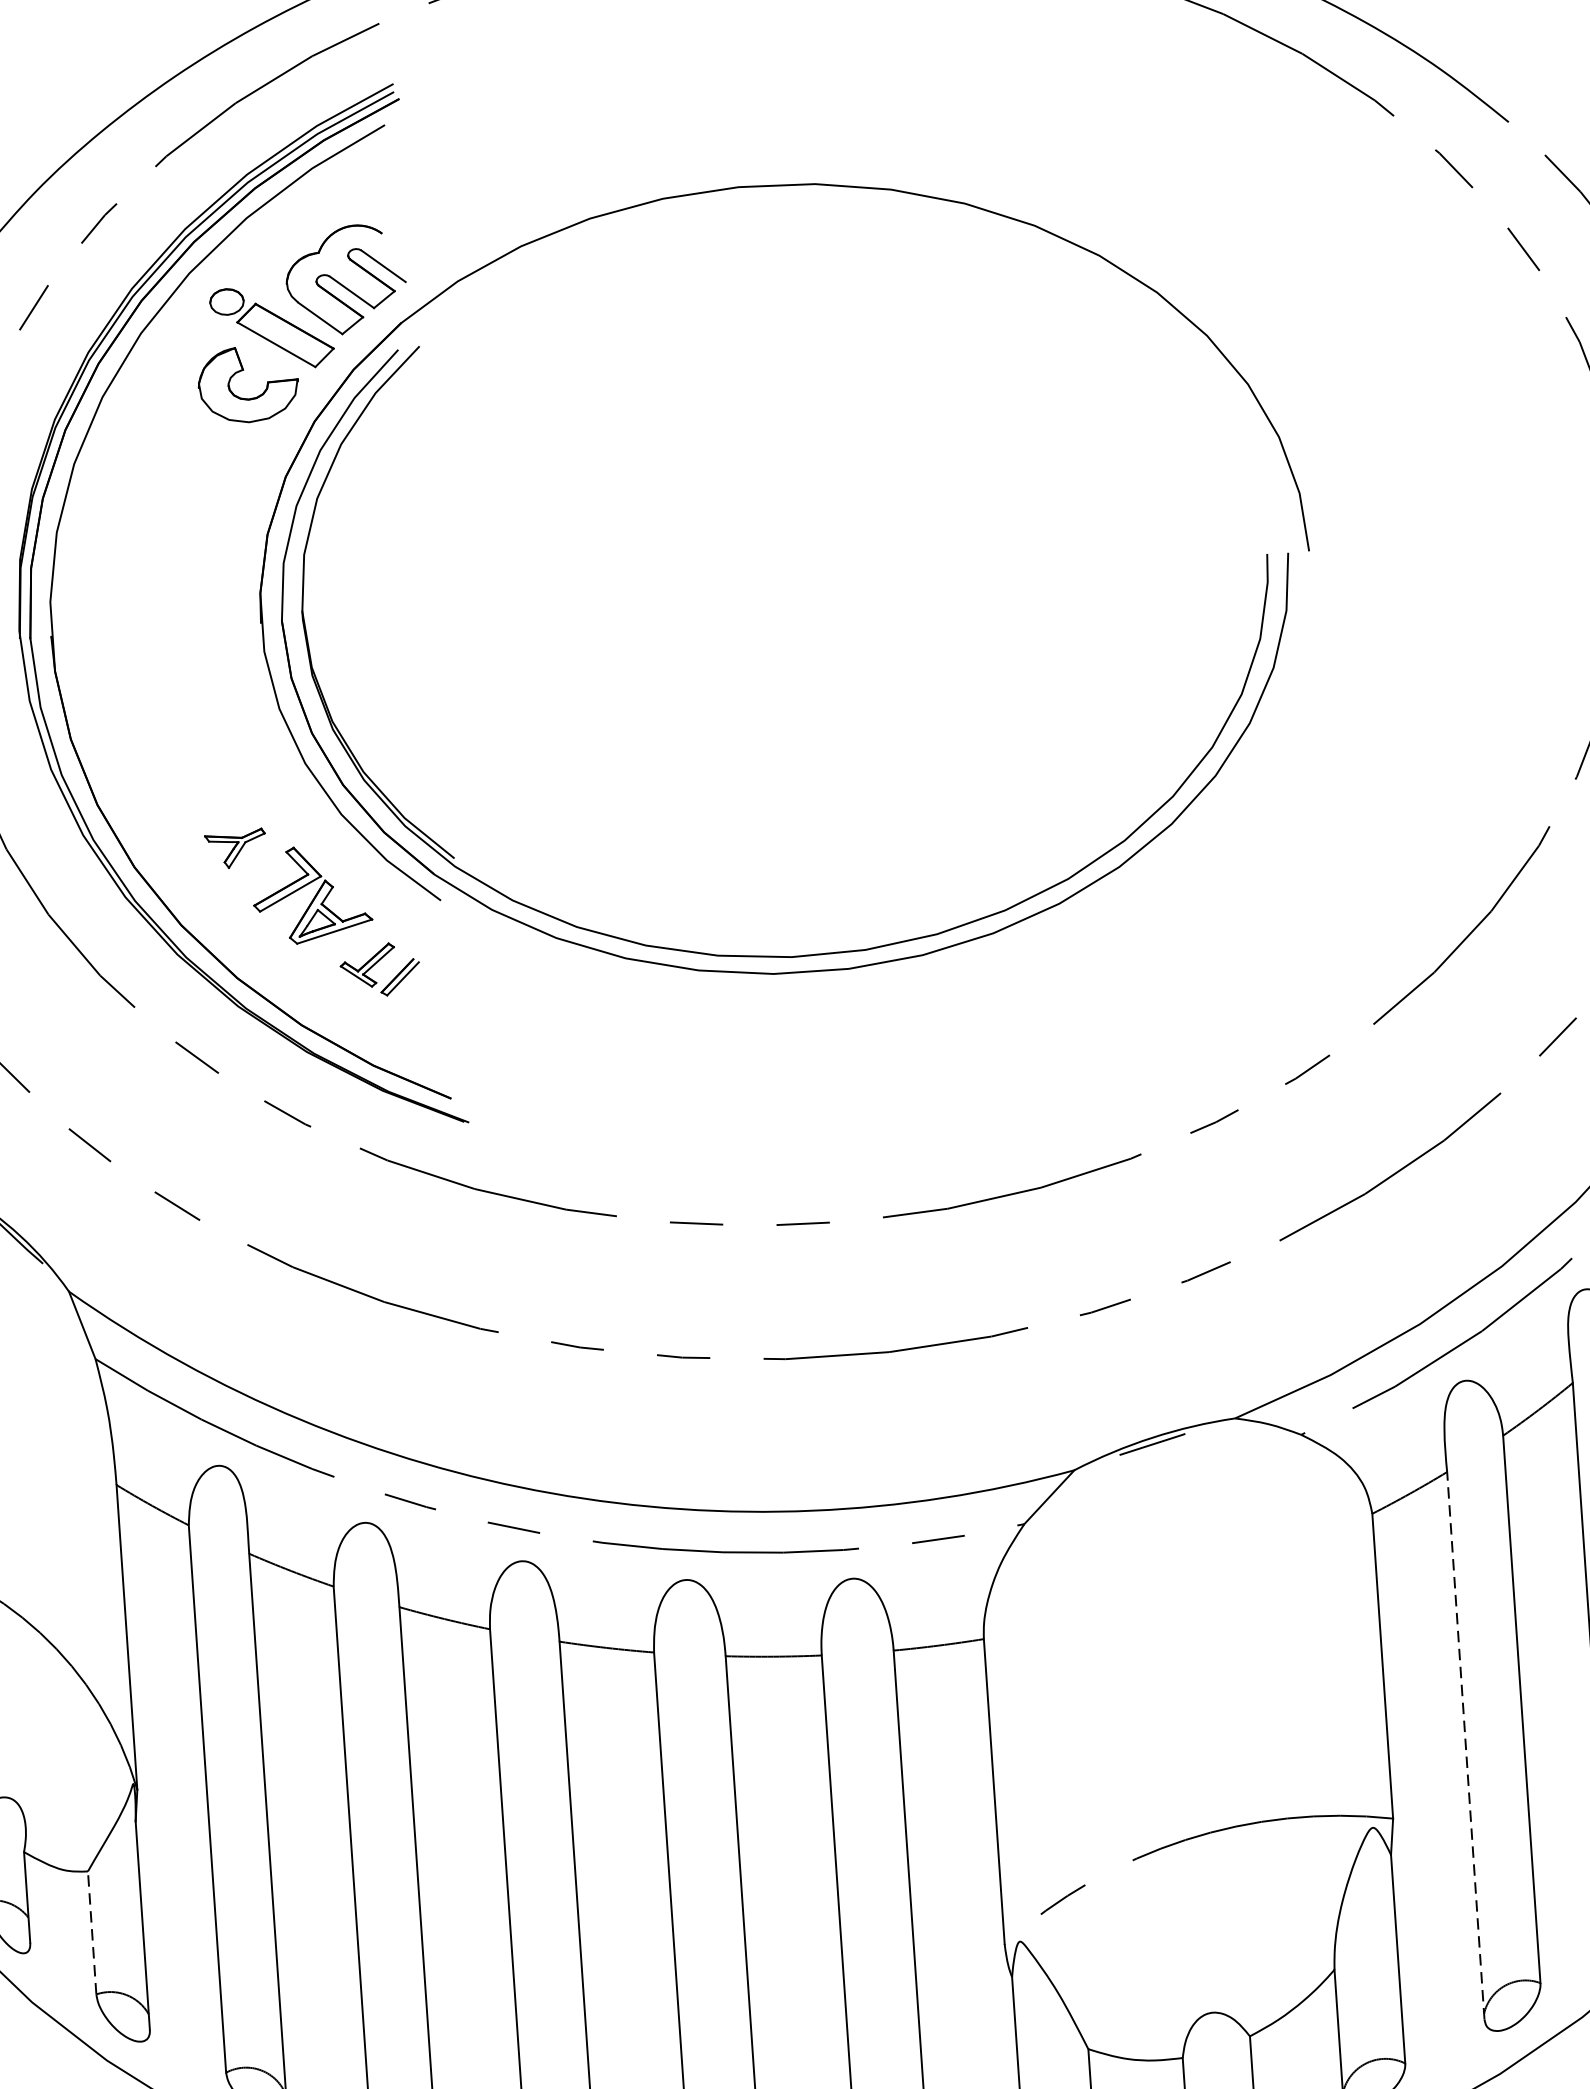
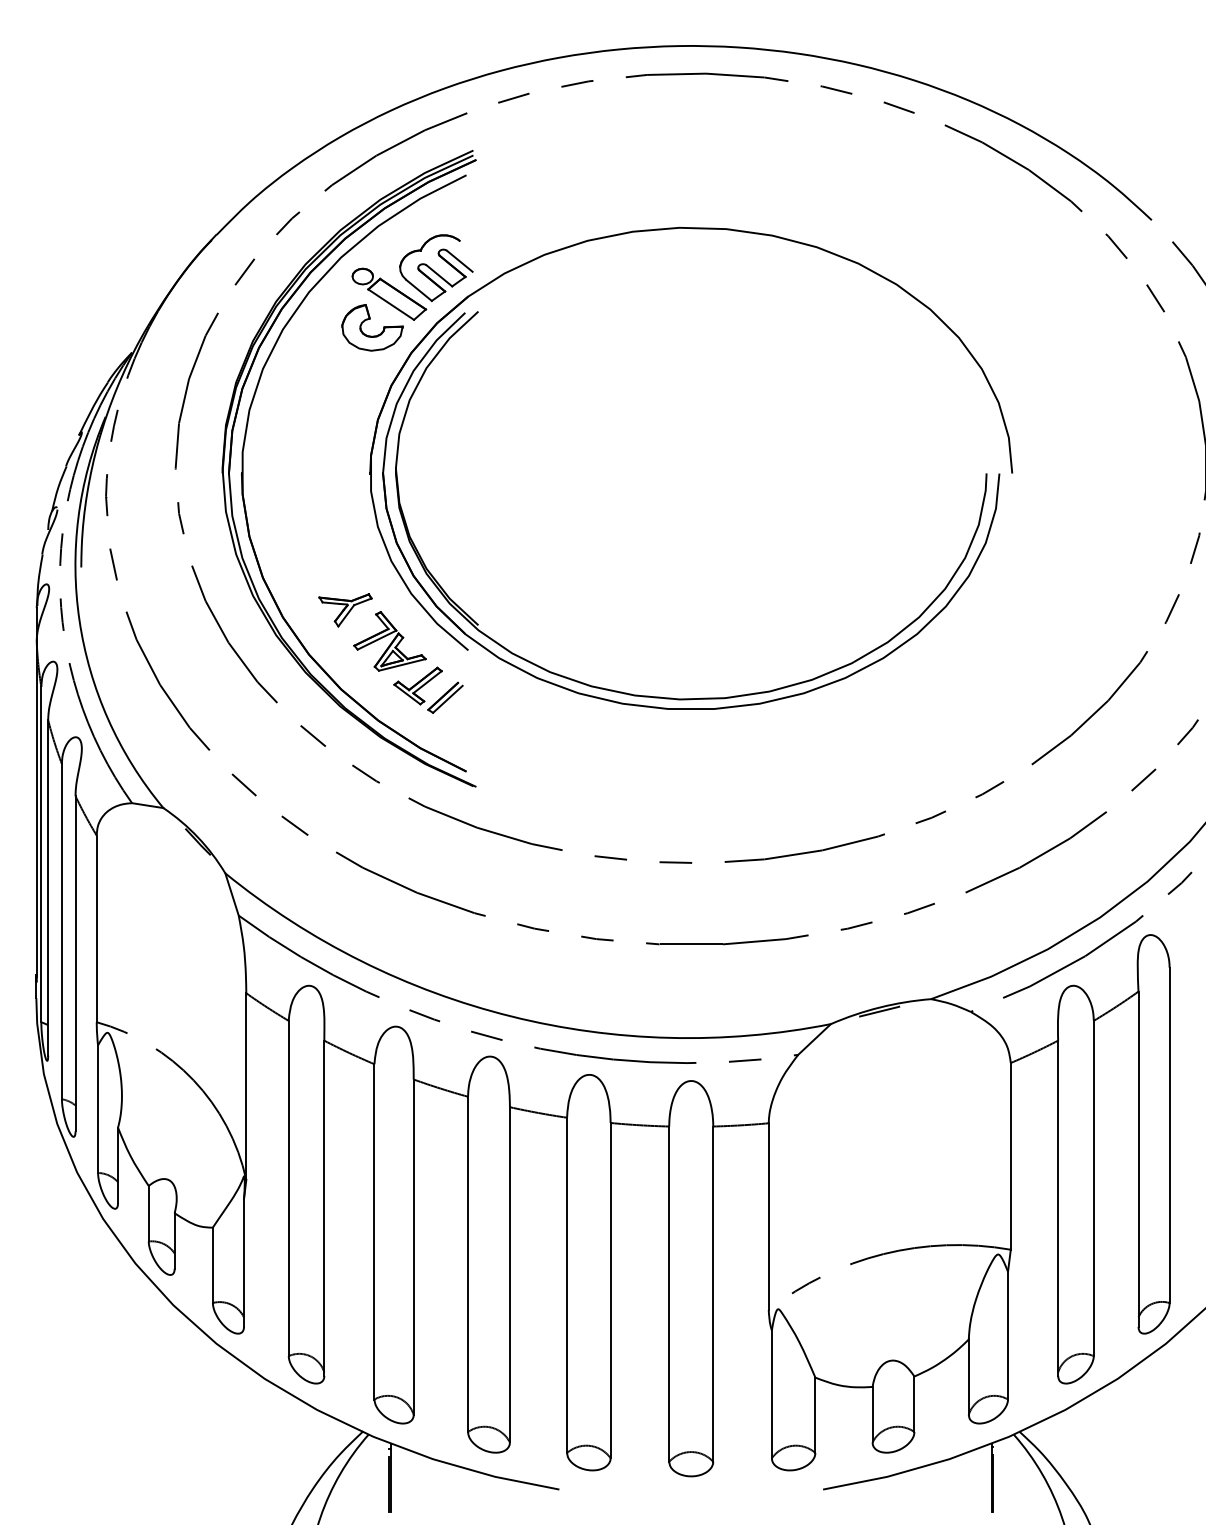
part: (235, 849) -> (345, 610), size x1.43
part: (380, 968) -> (428, 689), size x1.43
line: (1466, 1745) -> (1058, 1208), dashed -> solid
line: (91, 1933) -> (212, 1265), dashed -> solid

